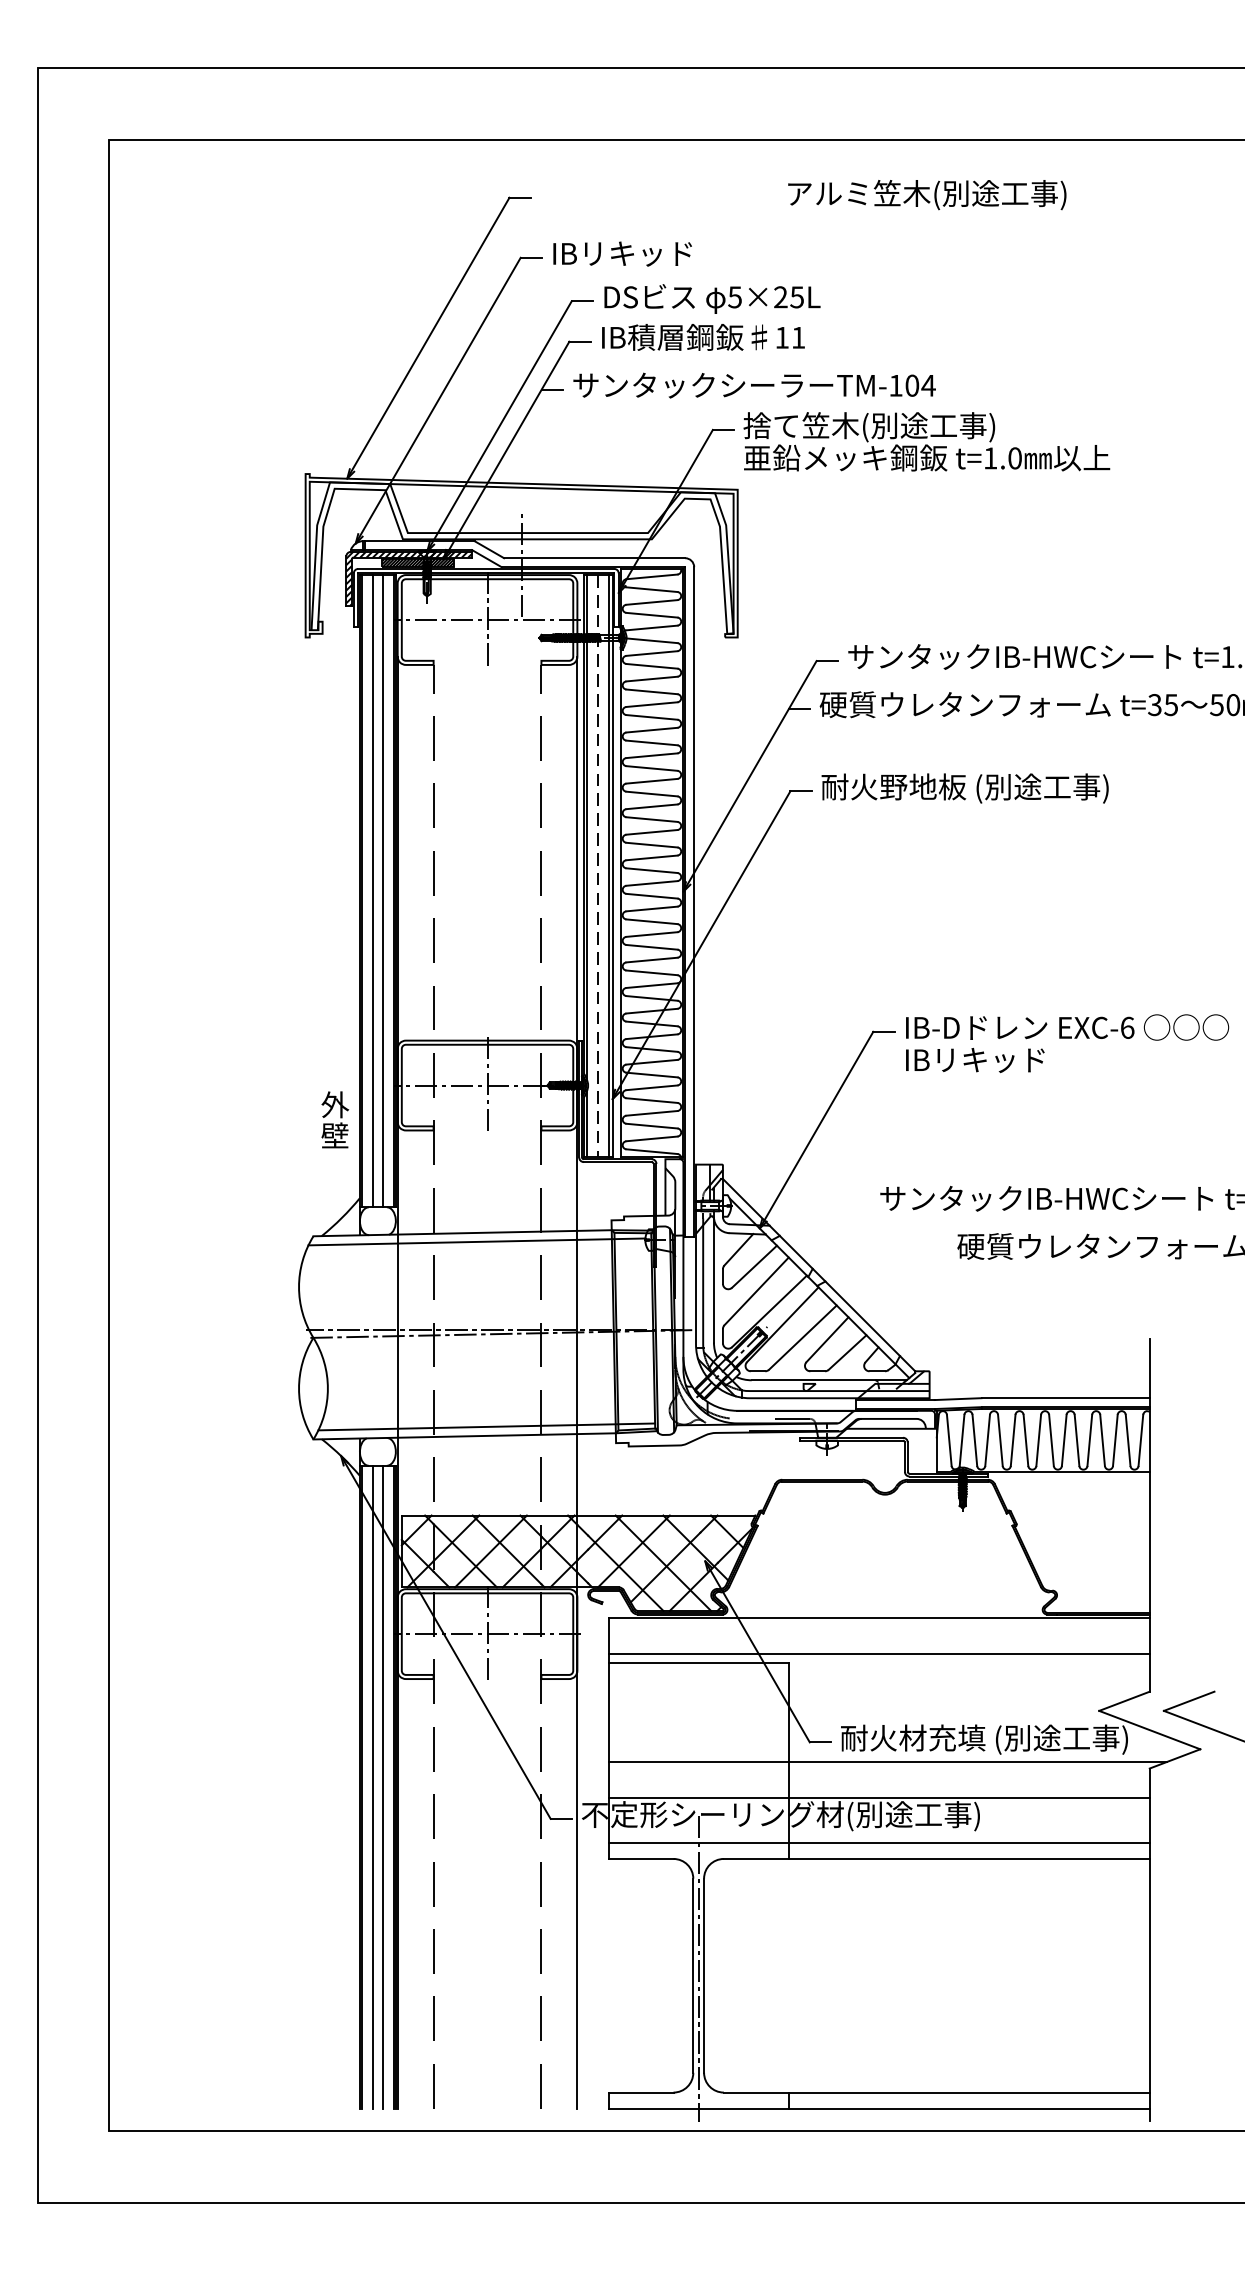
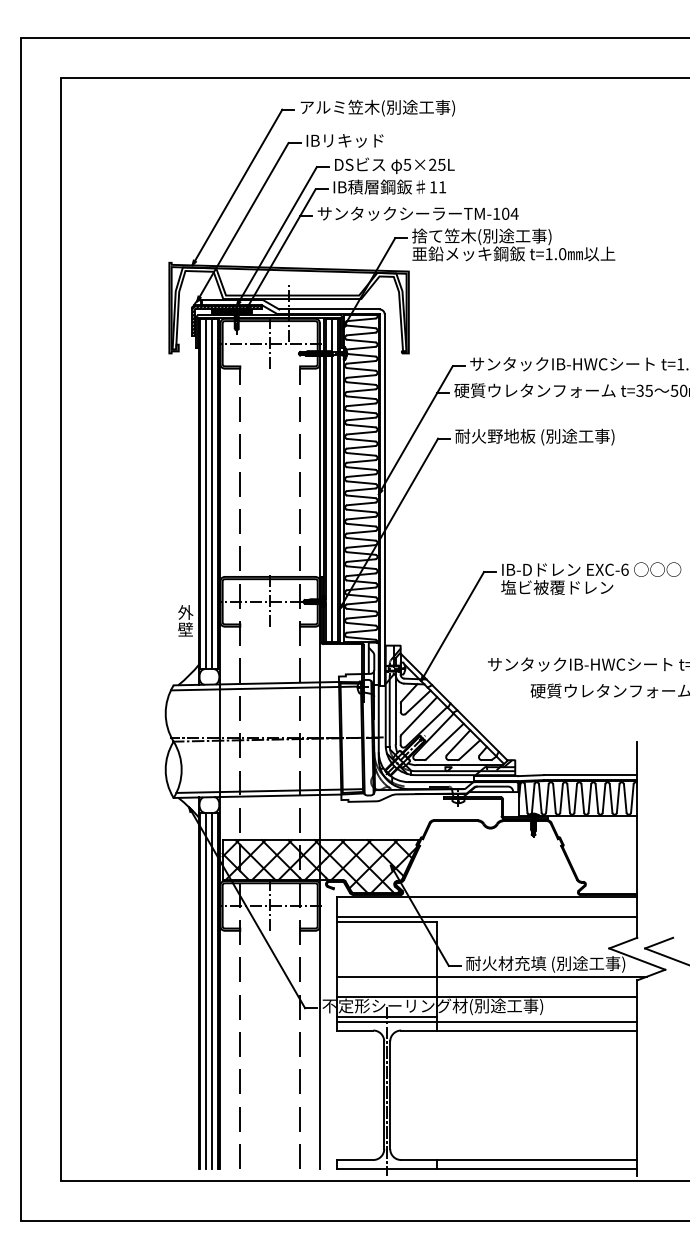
text: (926, 193) -> (377, 107), moved
line: (598, 866) -> (331, 480), dashed -> solid
text: (1005, 1059) -> (557, 587), IBリキッド -> 塩ビ被覆ドレン
line: (699, 1833) -> (387, 1016), added

